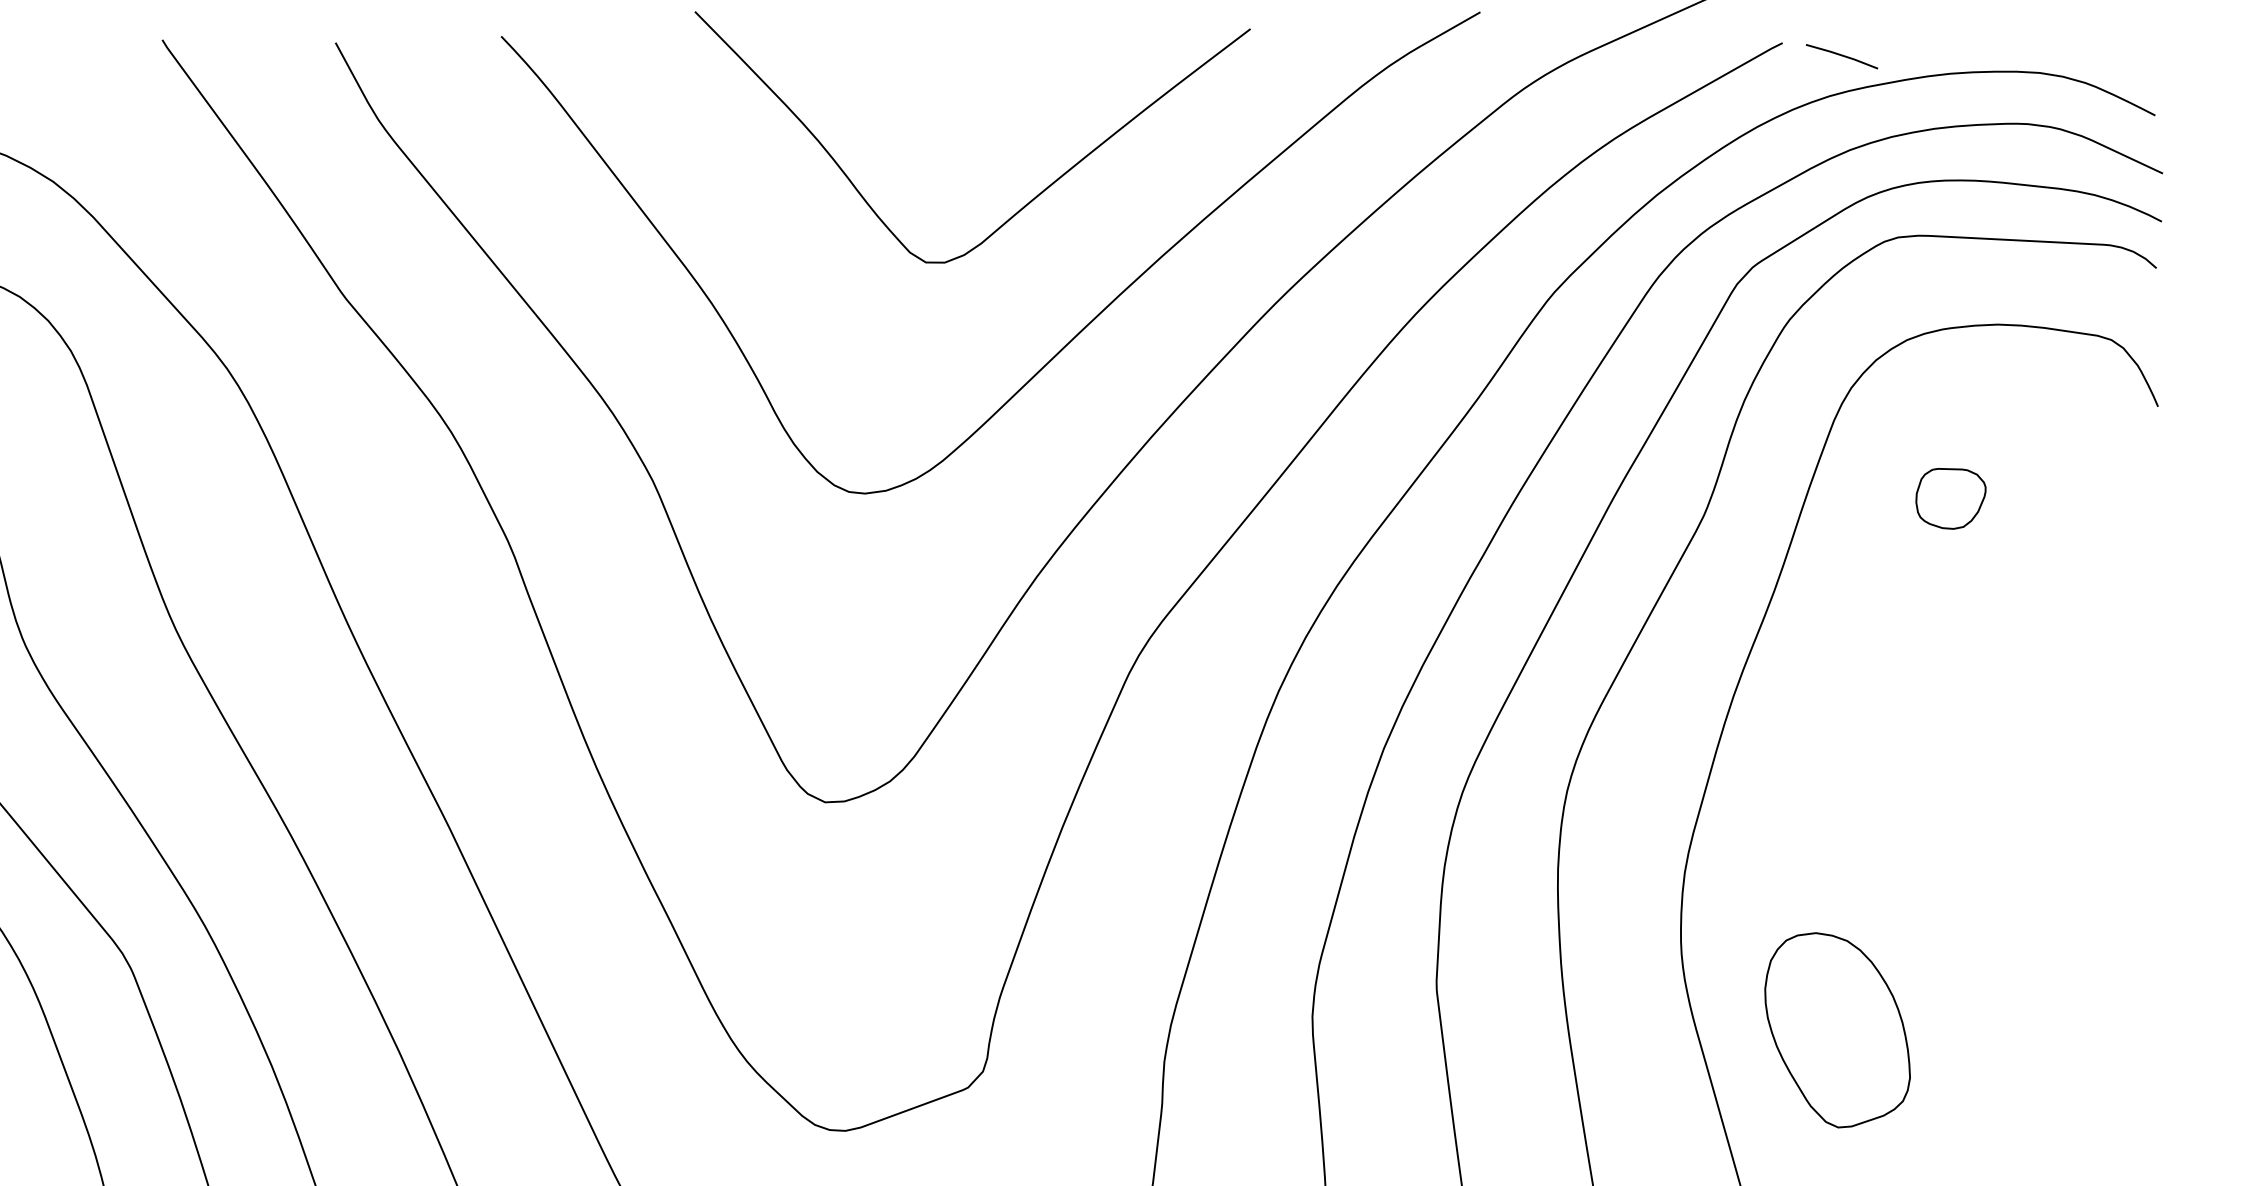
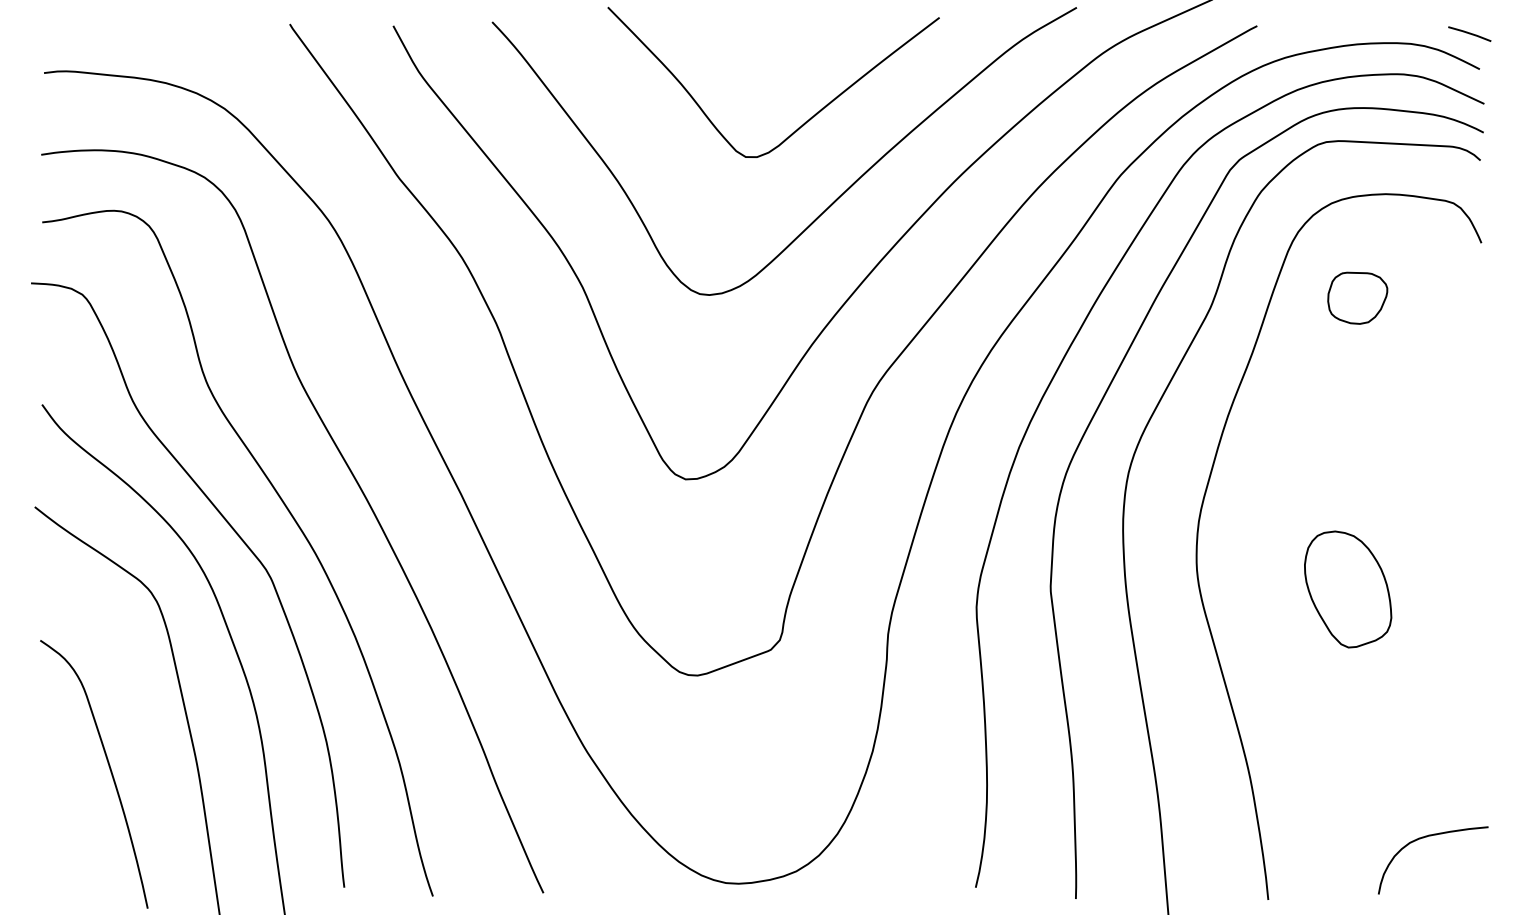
line: (1841, 55) -> (1469, 33), moved
part: (1950, 497) -> (1357, 297), size x1.43
part: (1838, 1030) -> (1348, 589), moved

